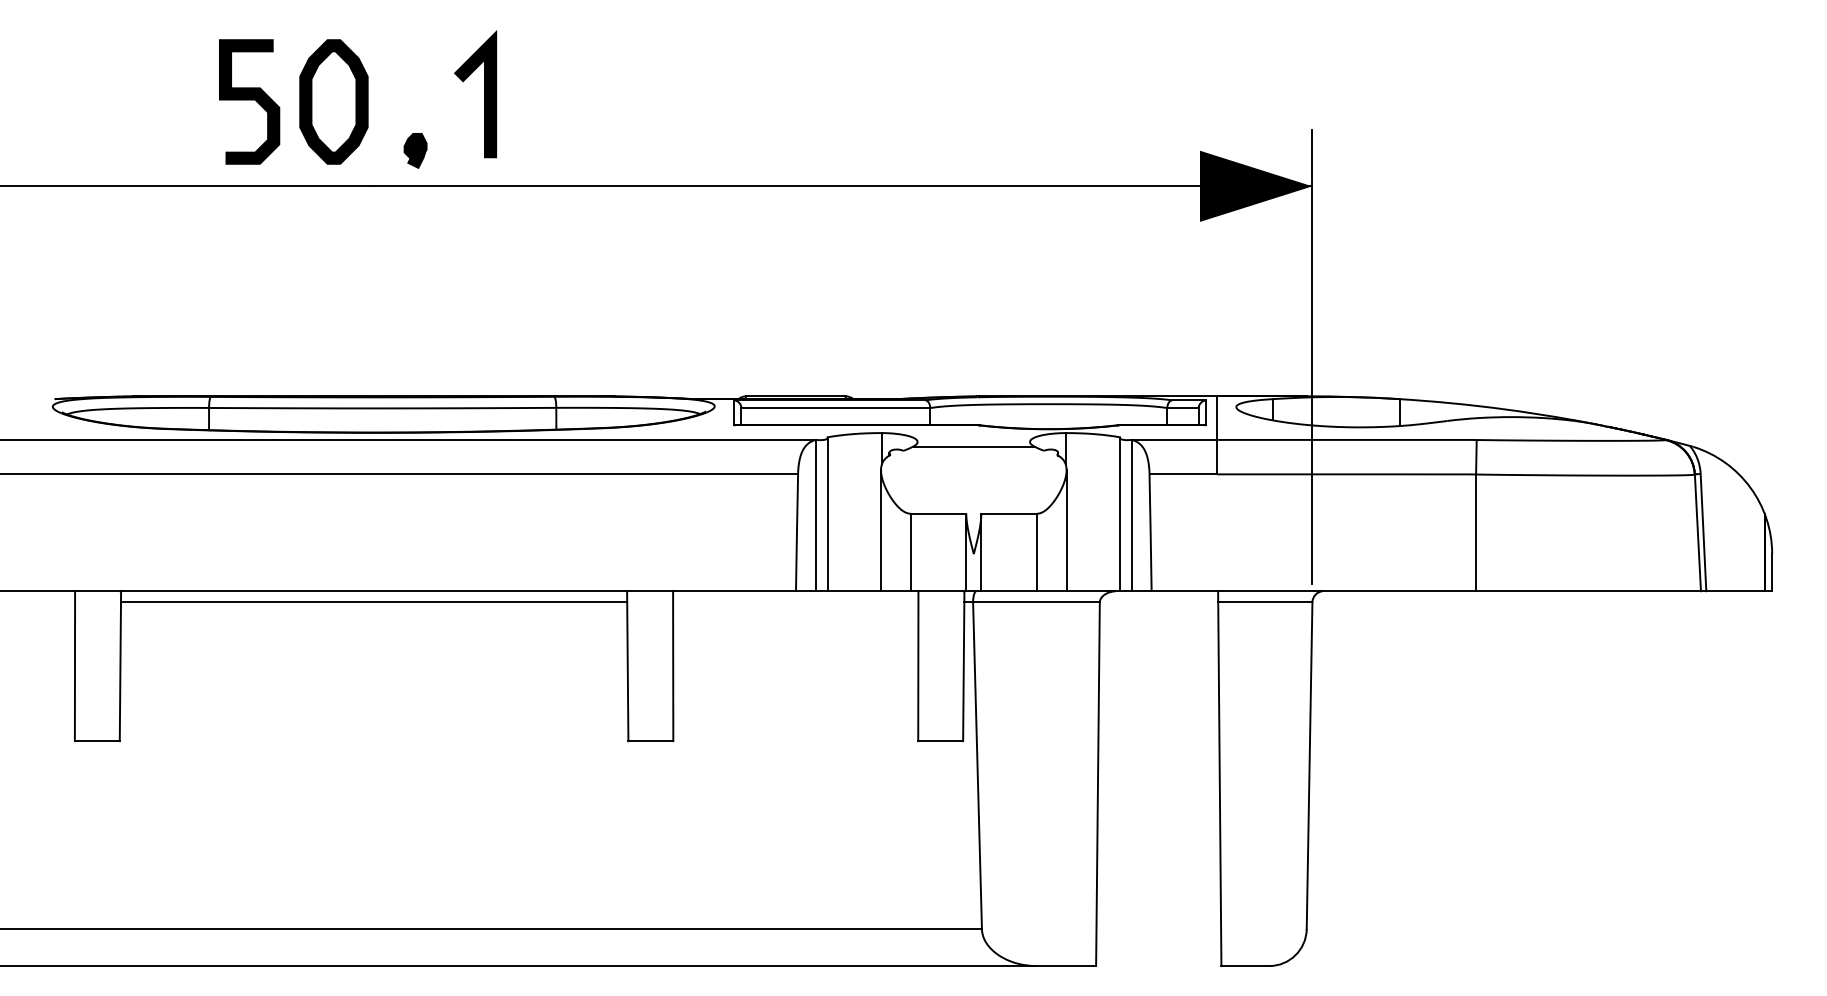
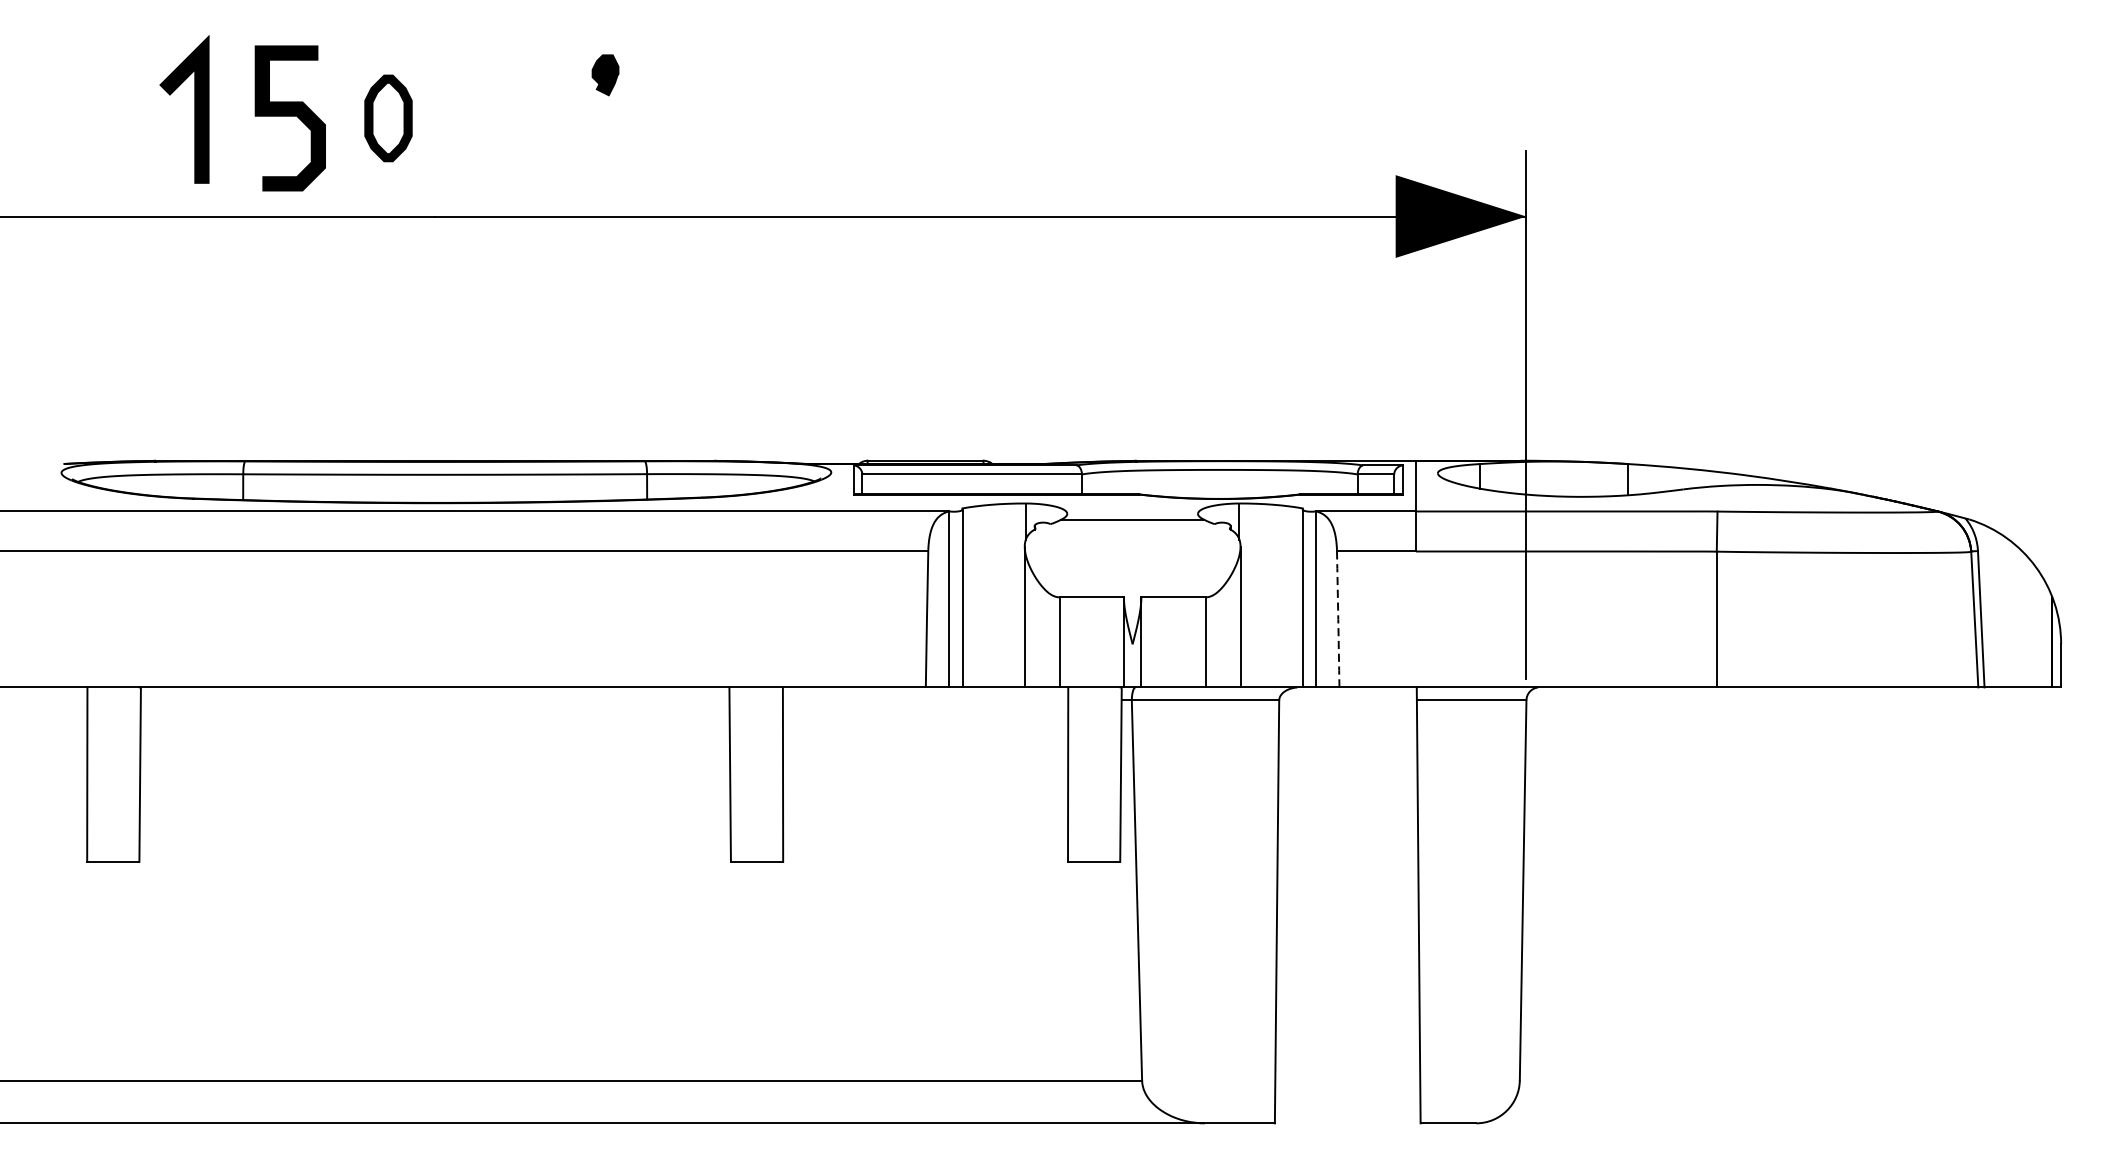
line: (484, 94) -> (194, 109), moved
part: (333, 101) -> (387, 117), size x0.6
part: (415, 150) -> (605, 74), moved
arc: (1150, 532) -> (1338, 619), solid -> dashed
line: (373, 602) -> (434, 700), removed

